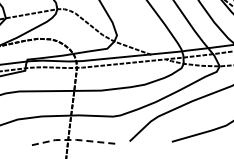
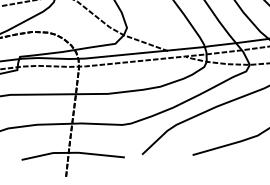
line: (71, 139) -> (72, 152), dashed -> solid

